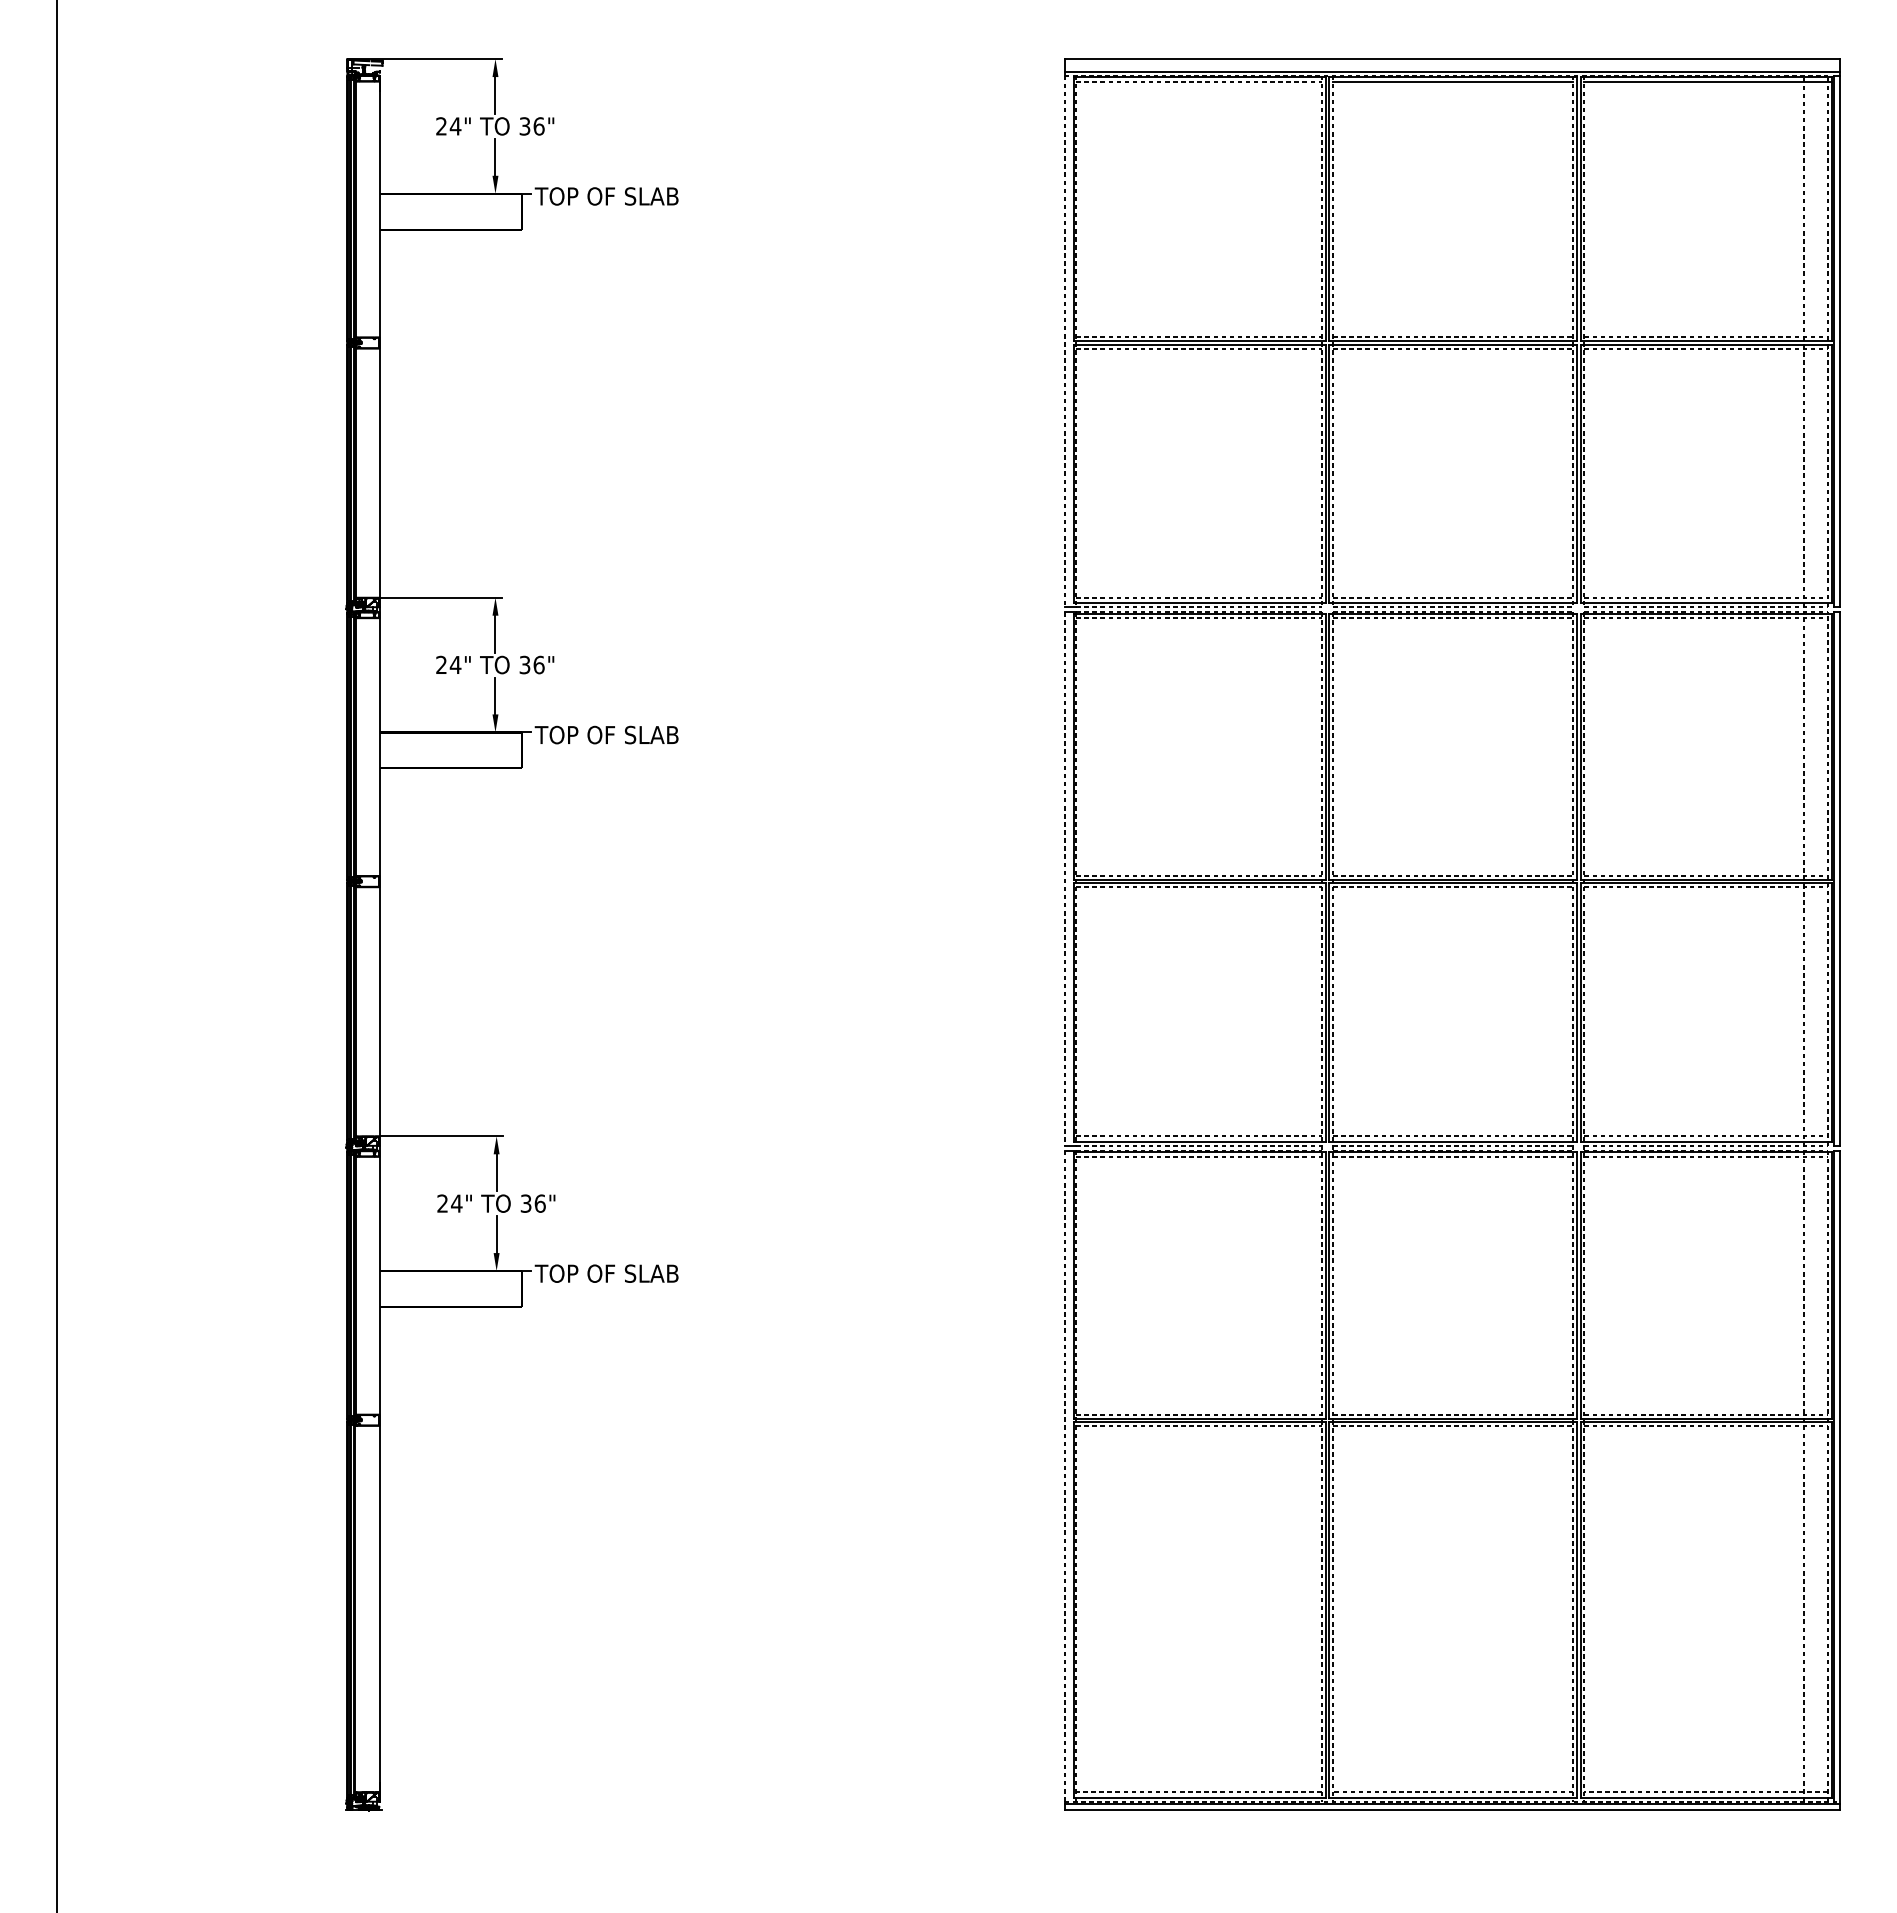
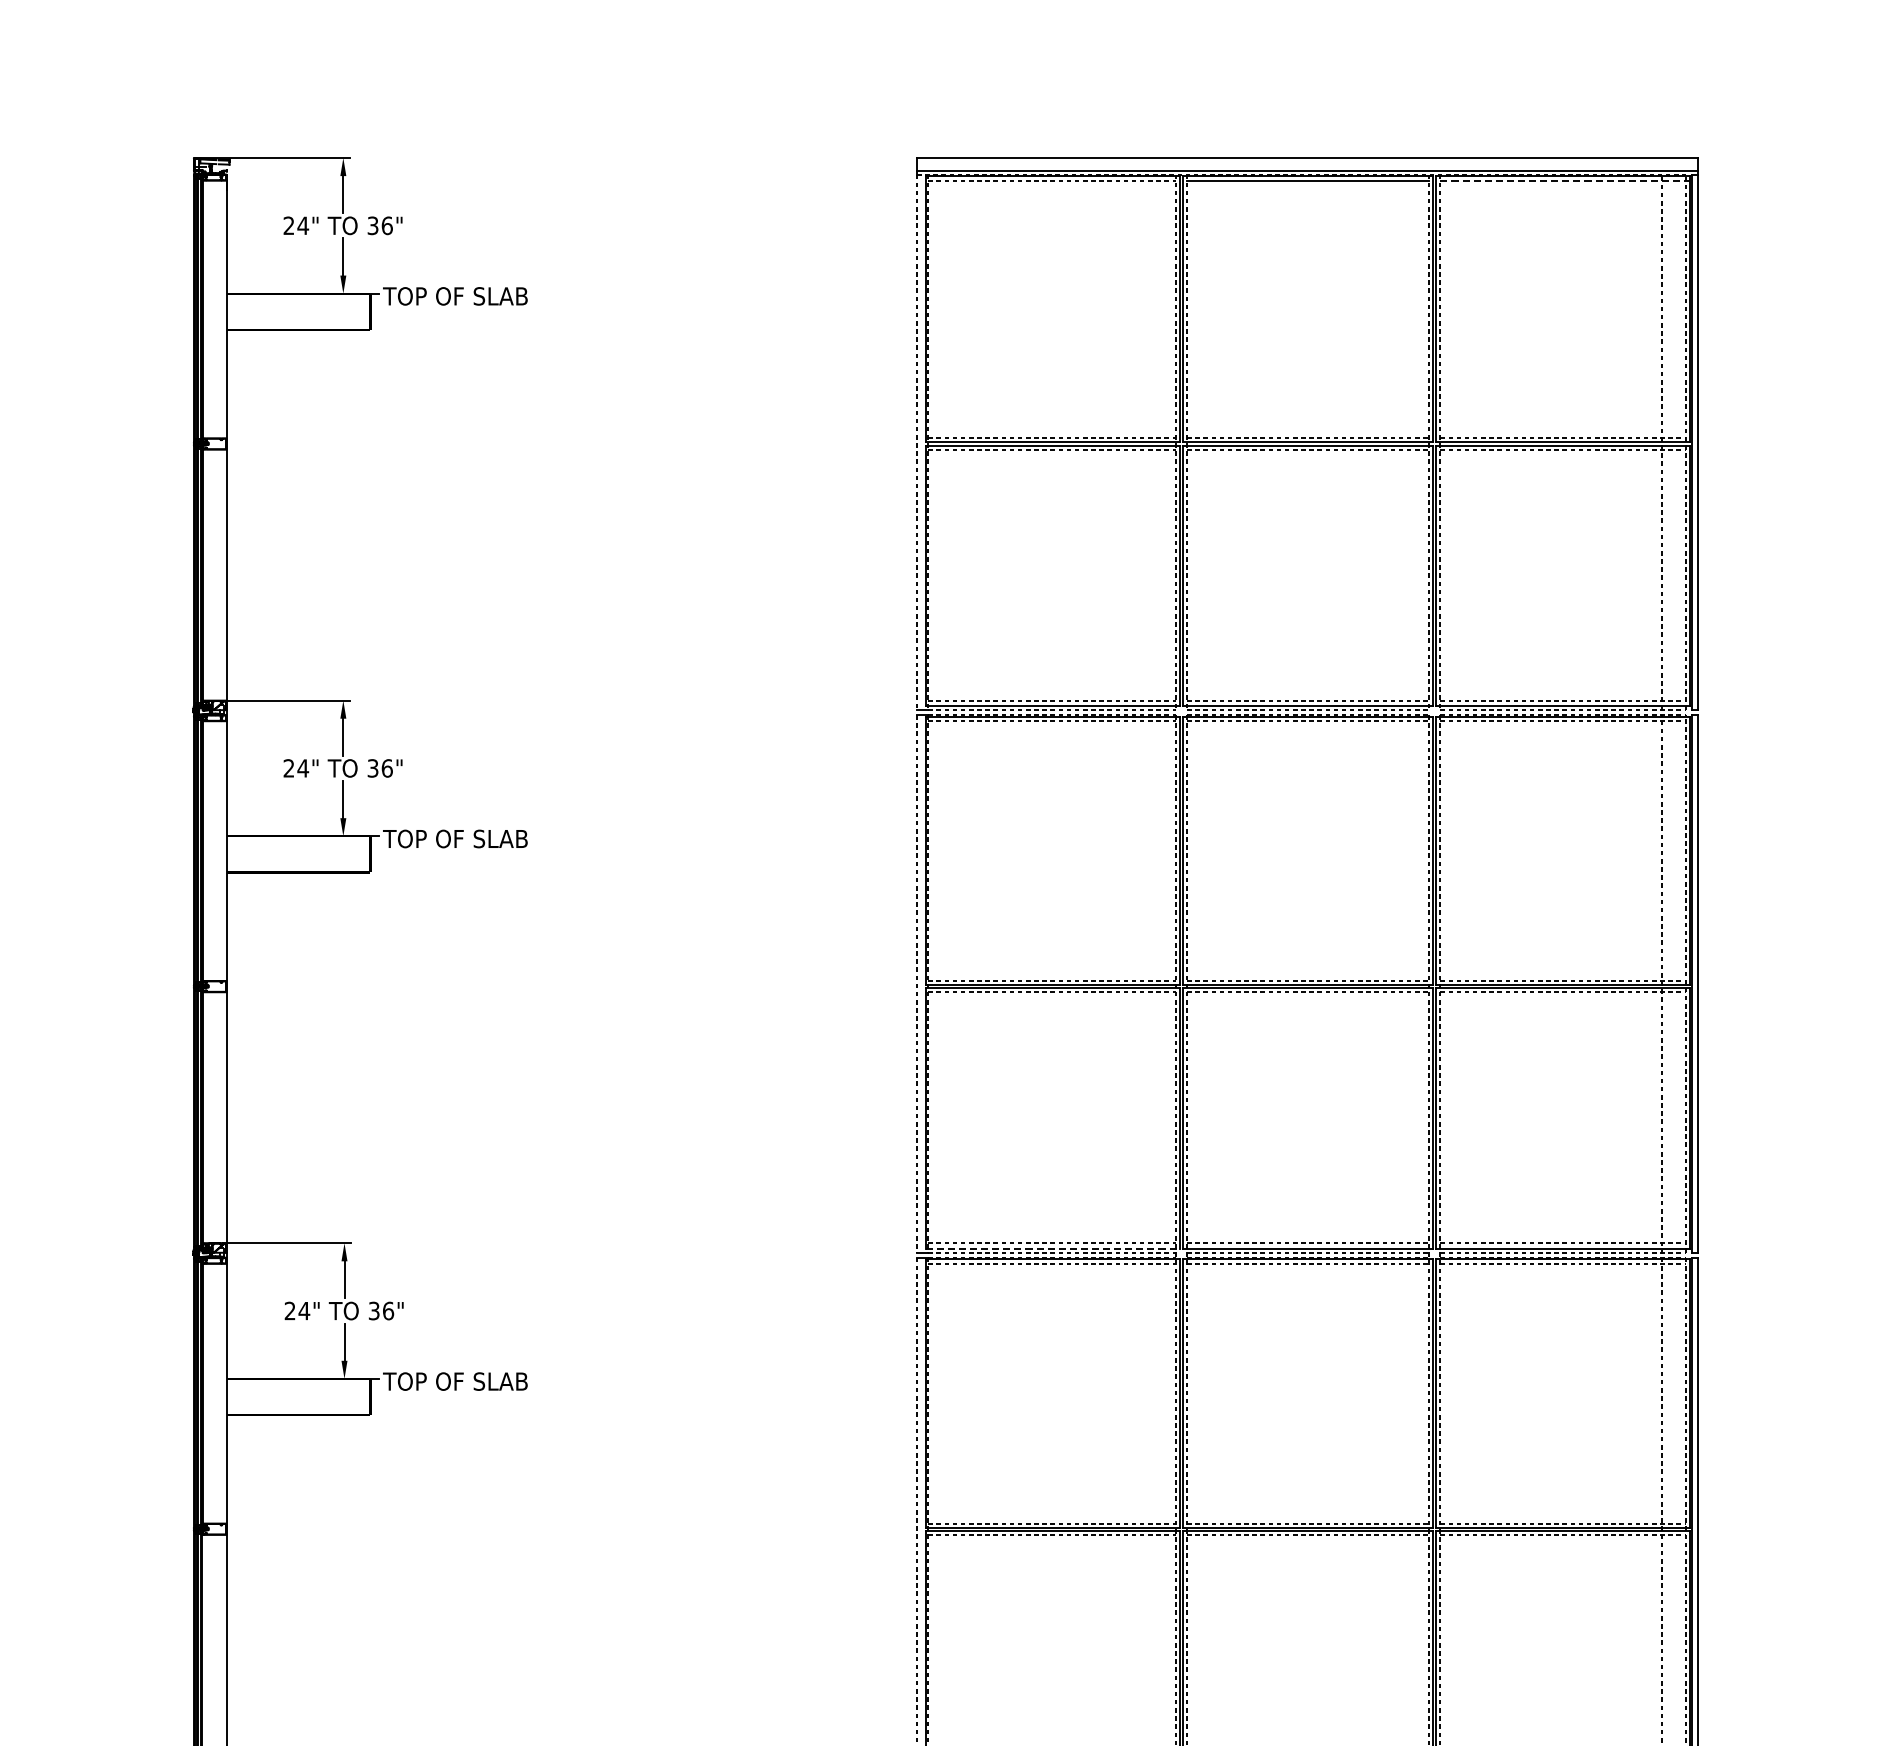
line: (1708, 81) -> (1565, 180), solid -> dashed
line: (1200, 1141) -> (1053, 1248), solid -> dashed

